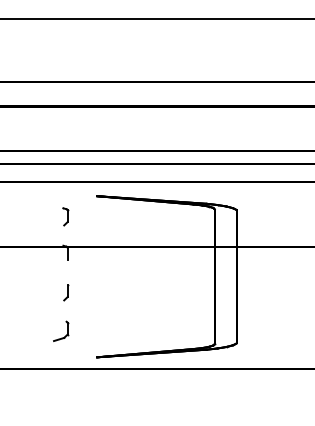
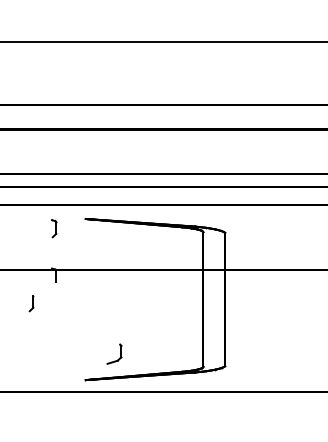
part: (65, 216) -> (54, 228), moved
part: (65, 292) -> (31, 303), moved
part: (60, 330) -> (114, 353), moved

